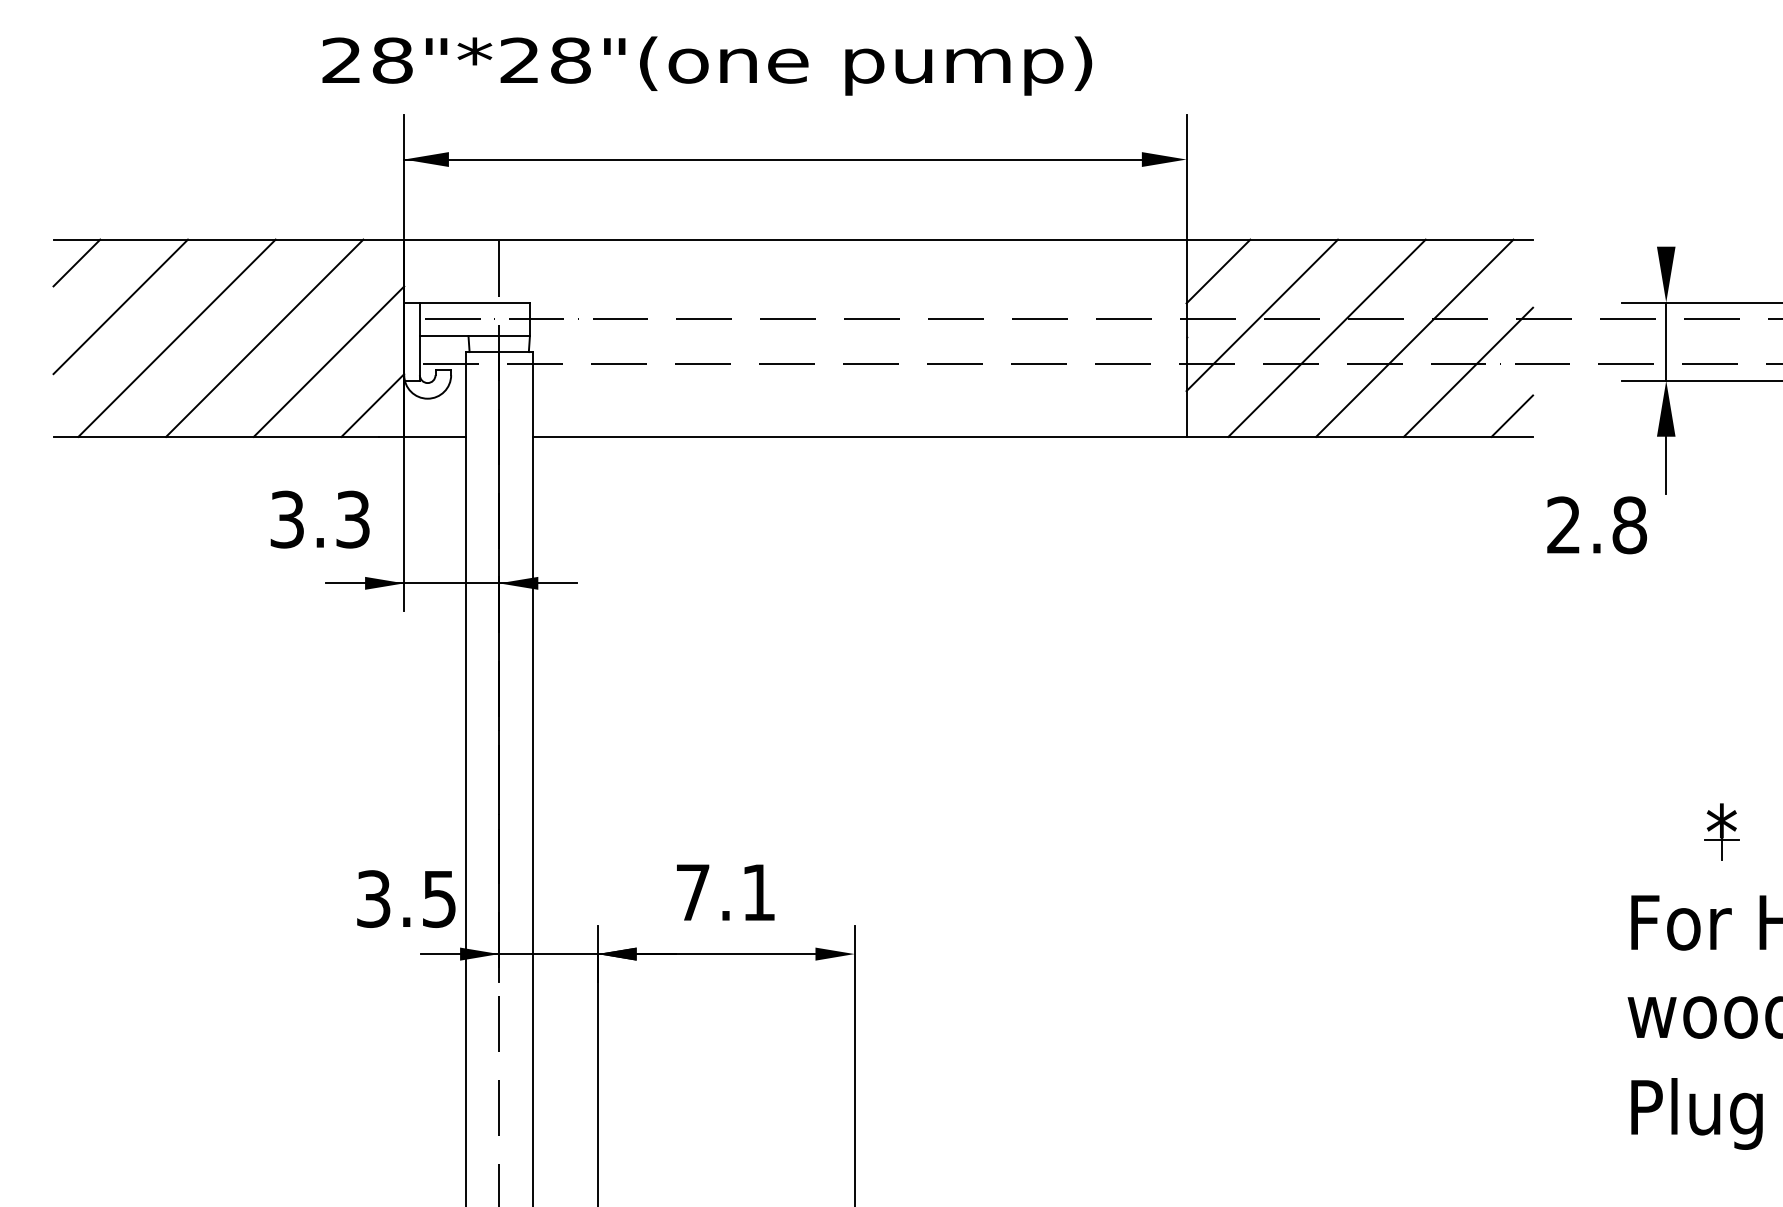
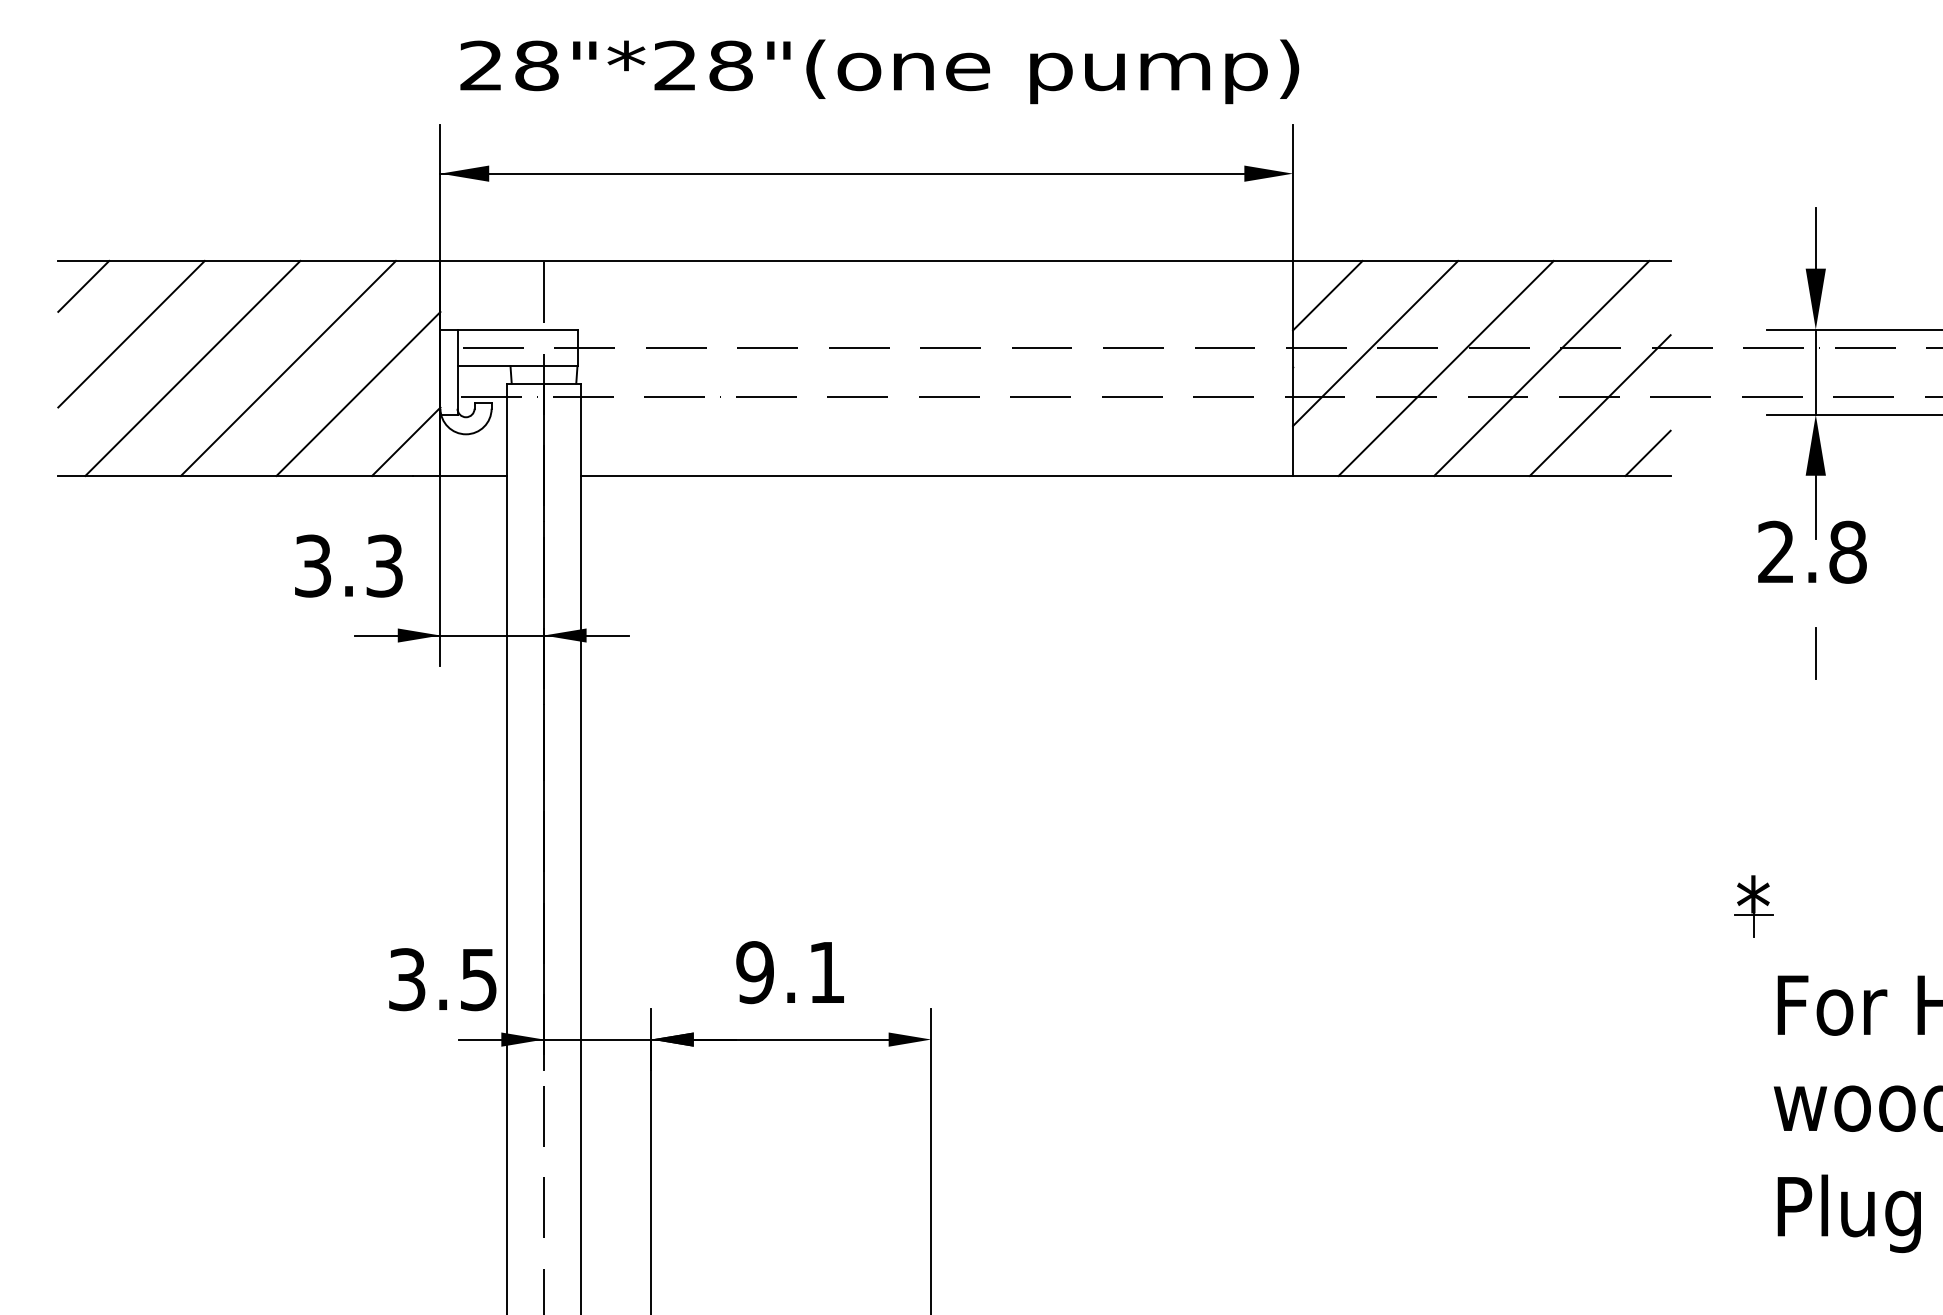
text: (707, 65) -> (879, 71), moved
line: (1665, 218) -> (1815, 237), added
text: (1597, 524) -> (1812, 551), moved
line: (1665, 599) -> (1815, 653), added
part: (1721, 831) -> (1753, 906), moved
text: (692, 892) -> (754, 972), 7.1 -> 9.1

